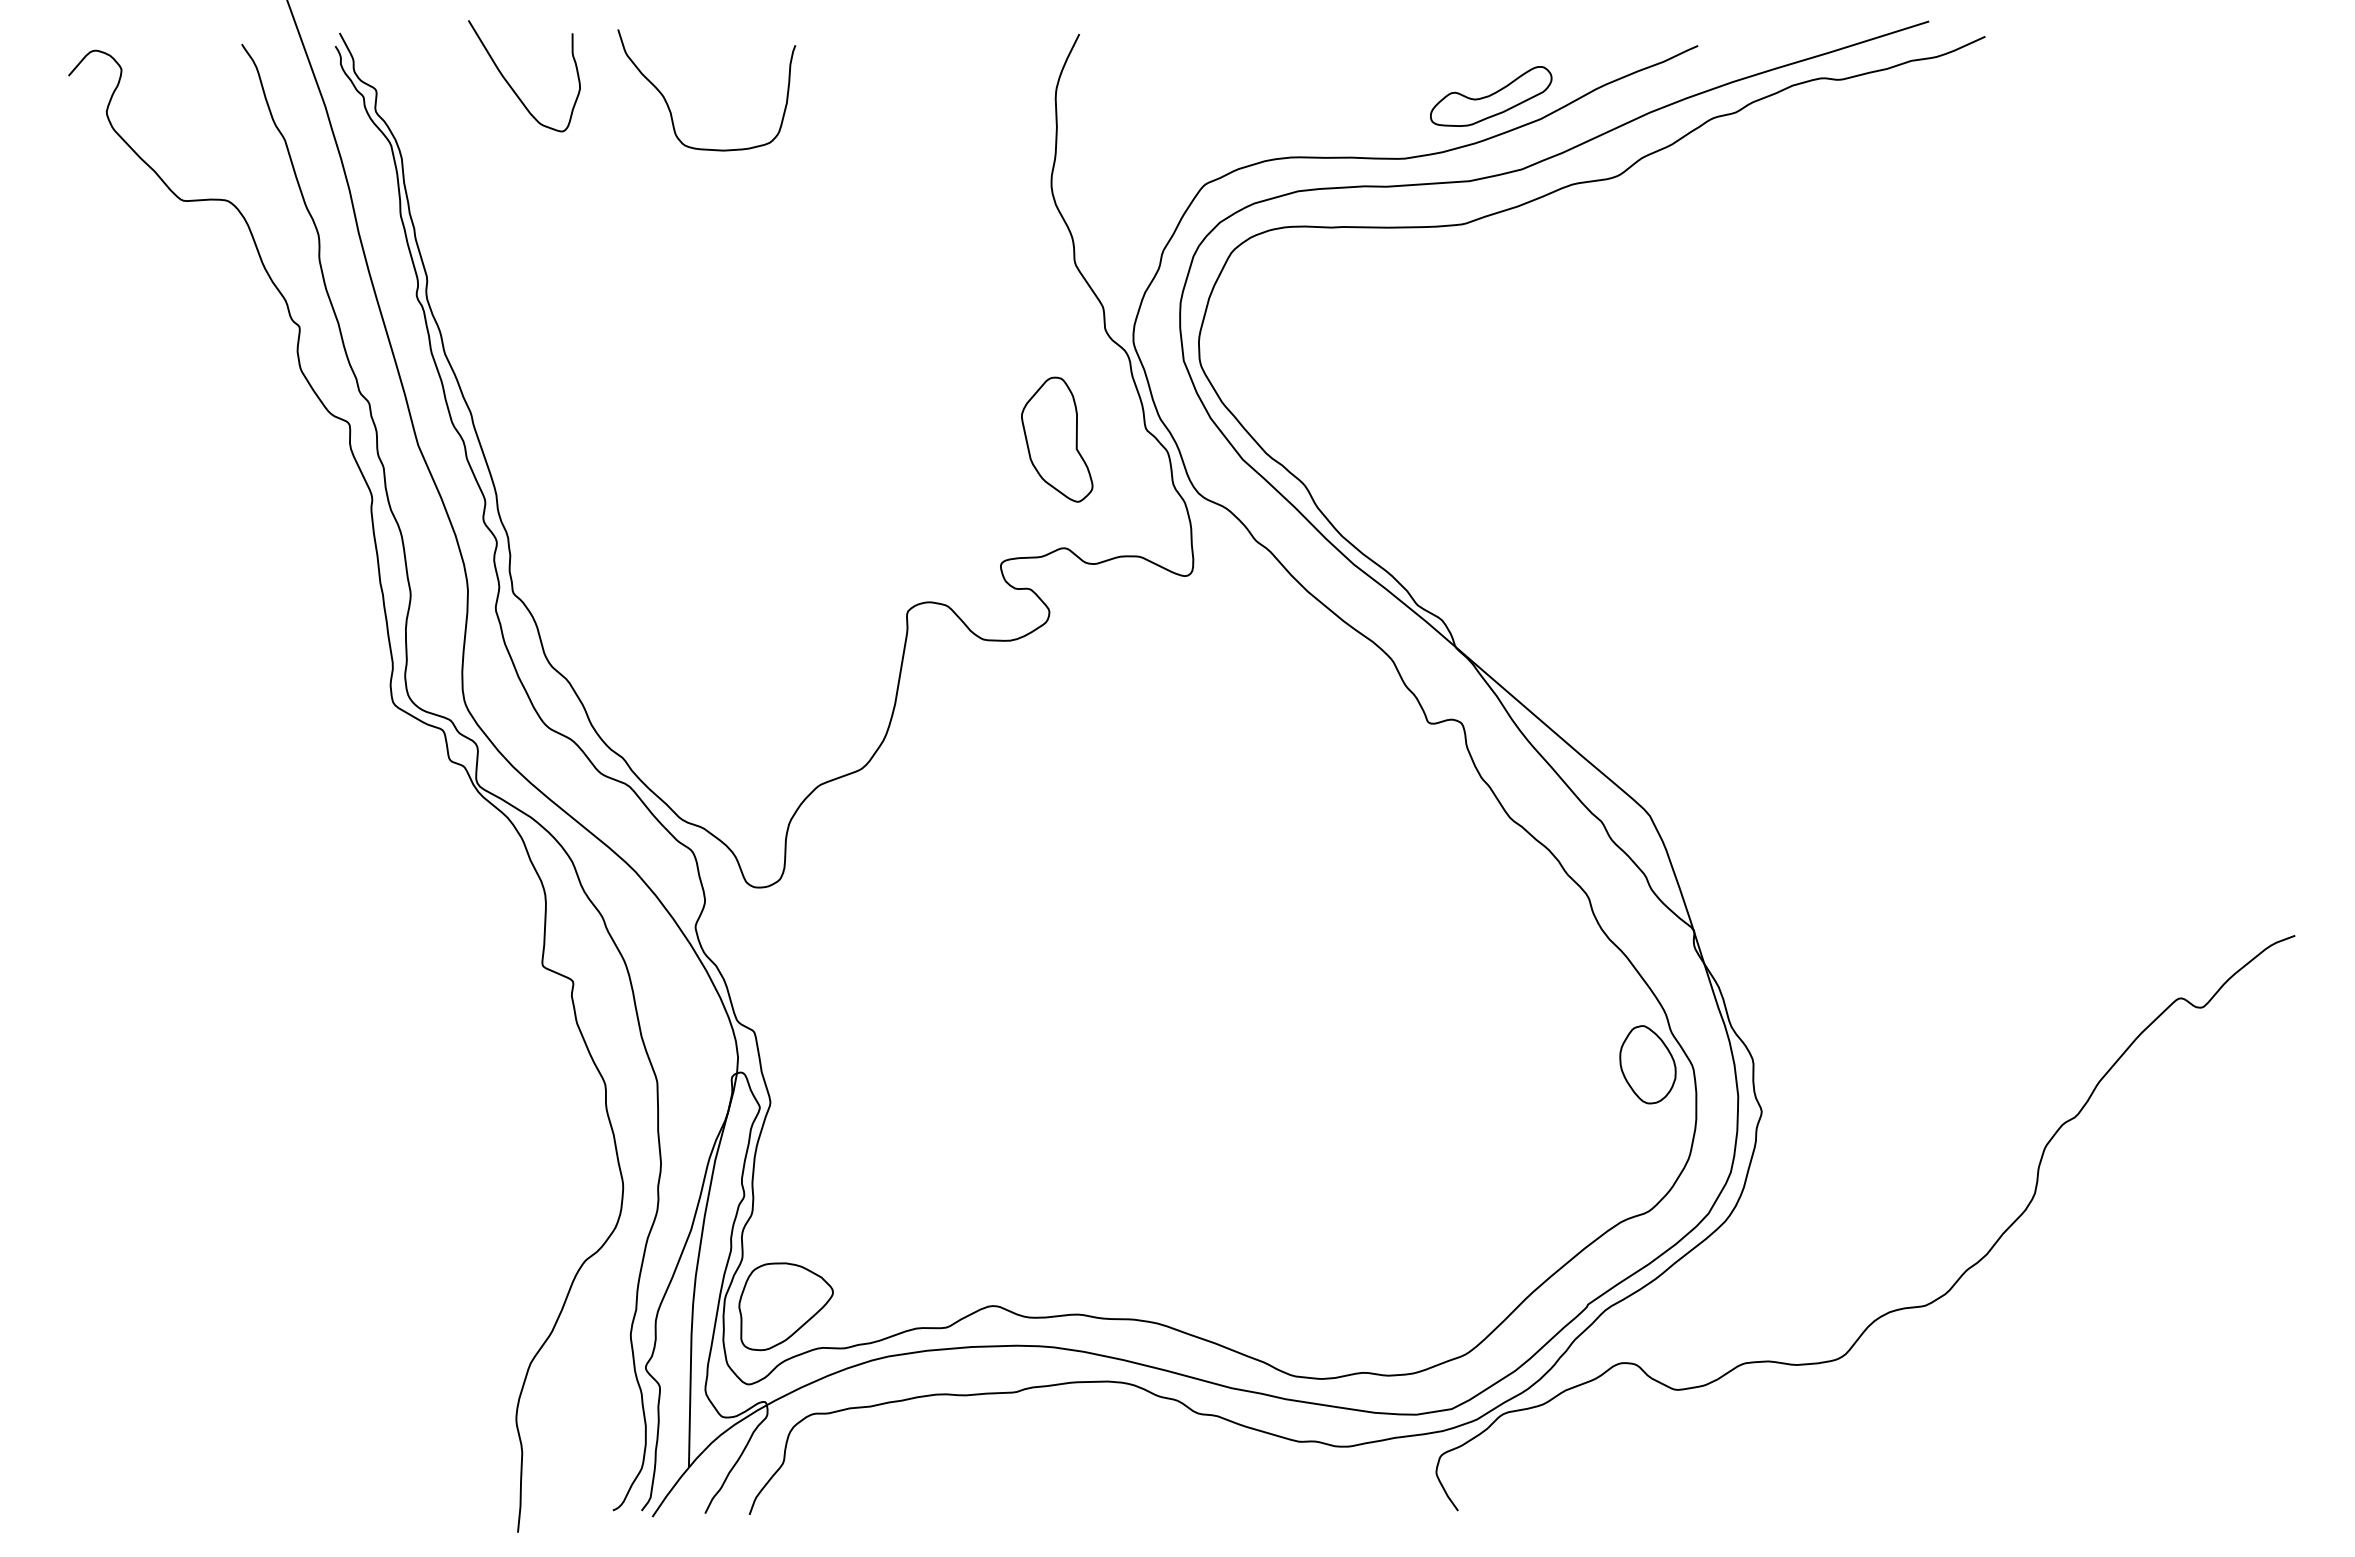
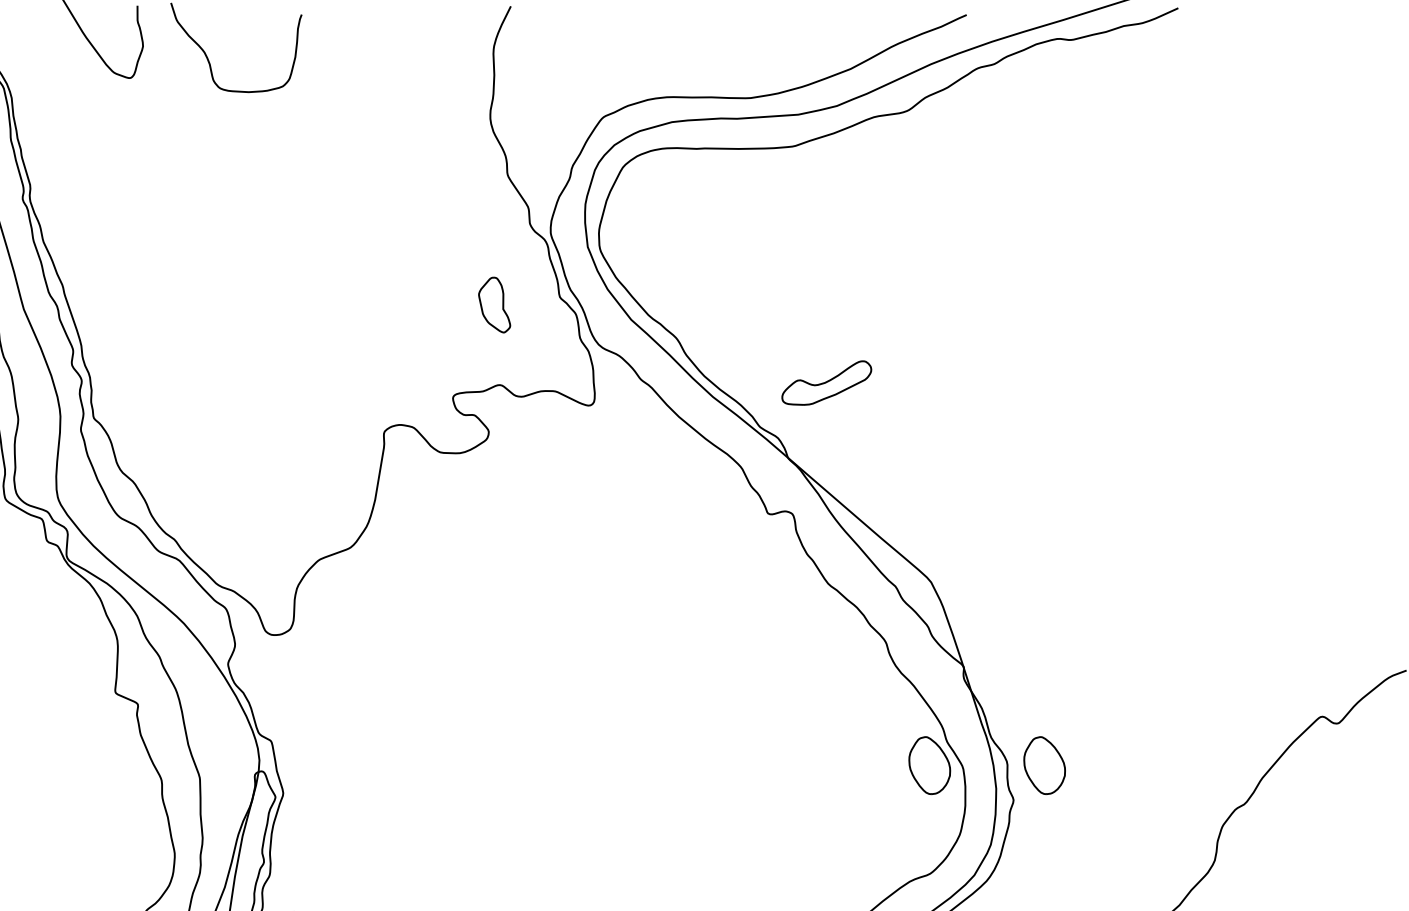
part: (1491, 96) -> (827, 383), moved
part: (1057, 439) -> (494, 304), size x0.6
part: (1803, 1064) -> (1044, 765), added

